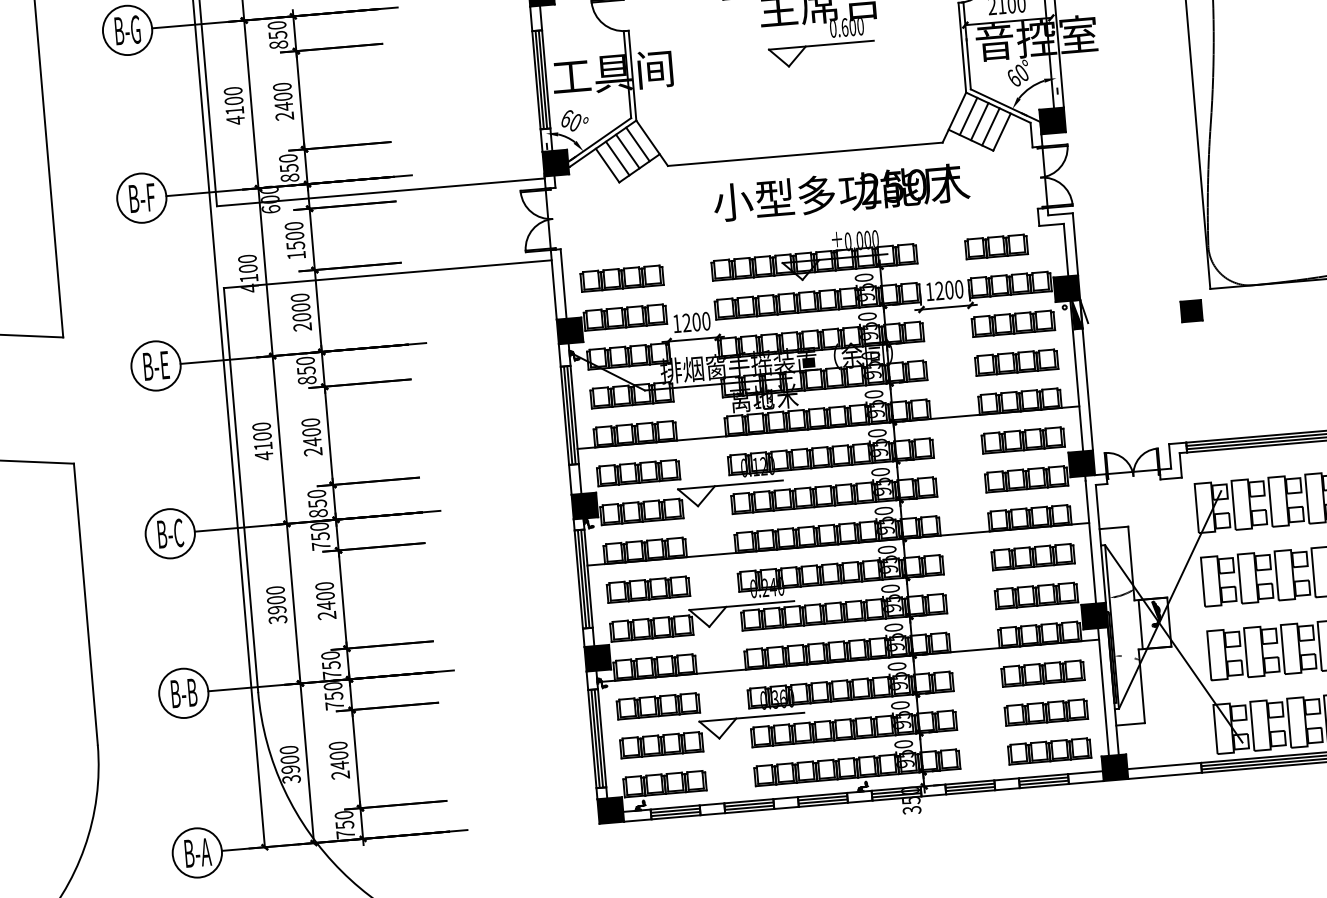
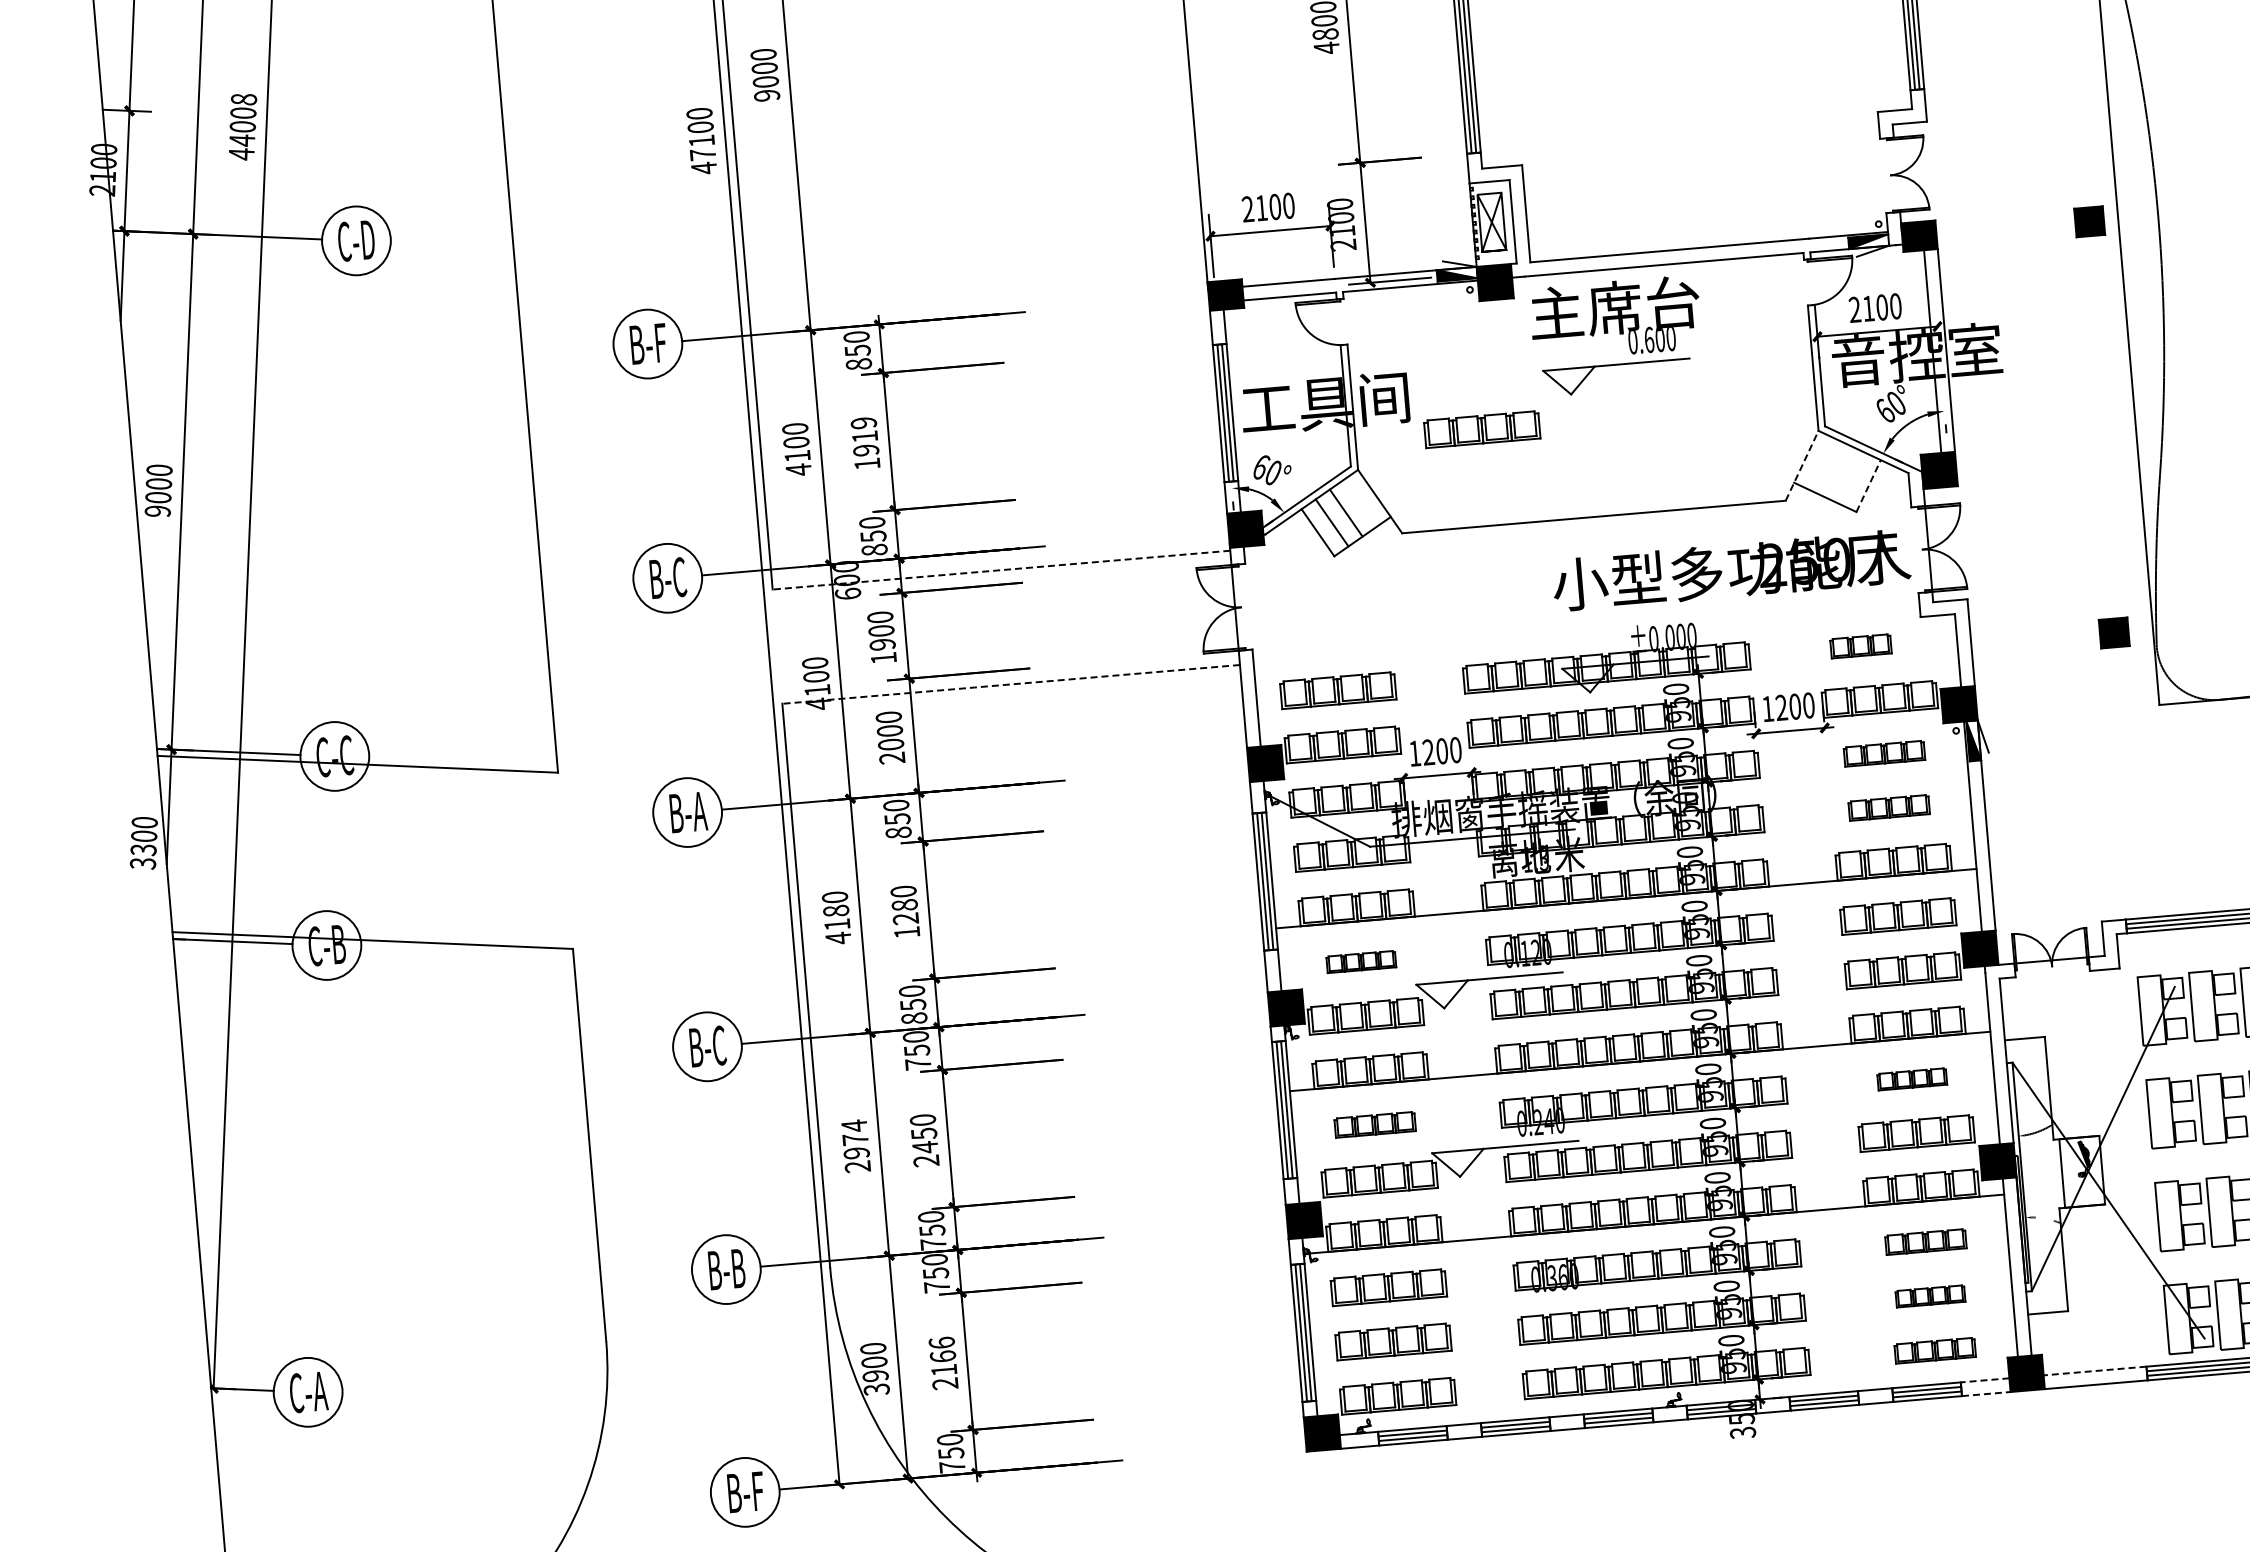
text: (127, 30) -> (647, 343), B-G -> B-F
part: (725, 91) -> (1482, 429), added
text: (283, 101) -> (865, 443), 2400 -> 1919
line: (968, 116) -> (1821, 464), removed
line: (954, 117) -> (1802, 465), solid -> dashed
line: (979, 121) -> (1837, 471), removed
line: (990, 126) -> (1852, 478), removed
line: (1001, 132) -> (1868, 486), solid -> dashed
line: (637, 143) -> (1359, 502), removed
line: (380, 192) -> (1001, 570), solid -> dashed
text: (842, 192) -> (1732, 570), moved
text: (142, 197) -> (668, 577), B-F -> B-C
text: (295, 245) -> (882, 644), 1500 -> 1900
part: (996, 247) -> (1860, 646), size x0.7
line: (388, 274) -> (1011, 684), solid -> dashed
part: (1191, 310) -> (2113, 632), moved
part: (1013, 323) -> (1884, 753), size x0.7
part: (1016, 362) -> (1889, 807), size x0.7
text: (159, 365) -> (692, 811), B-E -> B-A
text: (262, 436) -> (836, 910), 4100 -> 4180
text: (312, 441) -> (906, 918), 2400 -> 1280
part: (638, 472) -> (1361, 961), size x0.6
part: (1033, 557) -> (1912, 1079), size x0.6
part: (648, 589) -> (1375, 1124), size x0.7
text: (325, 595) -> (924, 1133), 2400 -> 2450
text: (277, 605) -> (856, 1146), 3900 -> 2974
part: (1042, 673) -> (1925, 1241), size x0.7
part: (1046, 712) -> (1930, 1296), size x0.6
part: (749, 718) -> (1516, 1304), removed
part: (1049, 751) -> (1935, 1350), size x0.7
text: (338, 755) -> (942, 1356), 2400 -> 2166
line: (1164, 766) -> (2095, 1371), solid -> dashed
line: (1085, 772) -> (1984, 1380), solid -> dashed
line: (1086, 782) -> (1986, 1394), solid -> dashed
text: (198, 852) -> (747, 1491), B-A -> B-F

